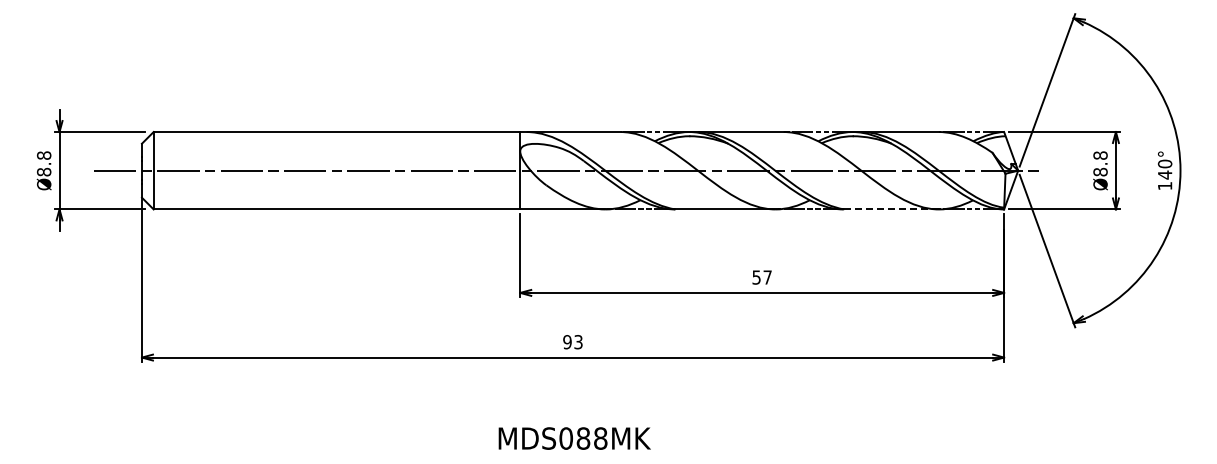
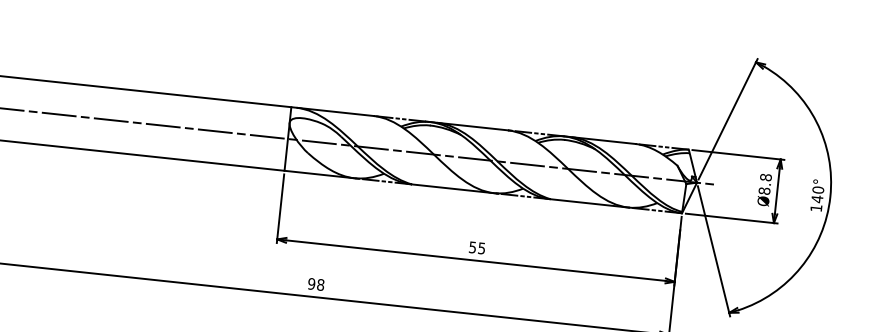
line: (891, 209) -> (589, 203), dashed -> solid
text: (767, 277) -> (481, 248), 57 -> 55
text: (578, 342) -> (320, 285), 93 -> 98

